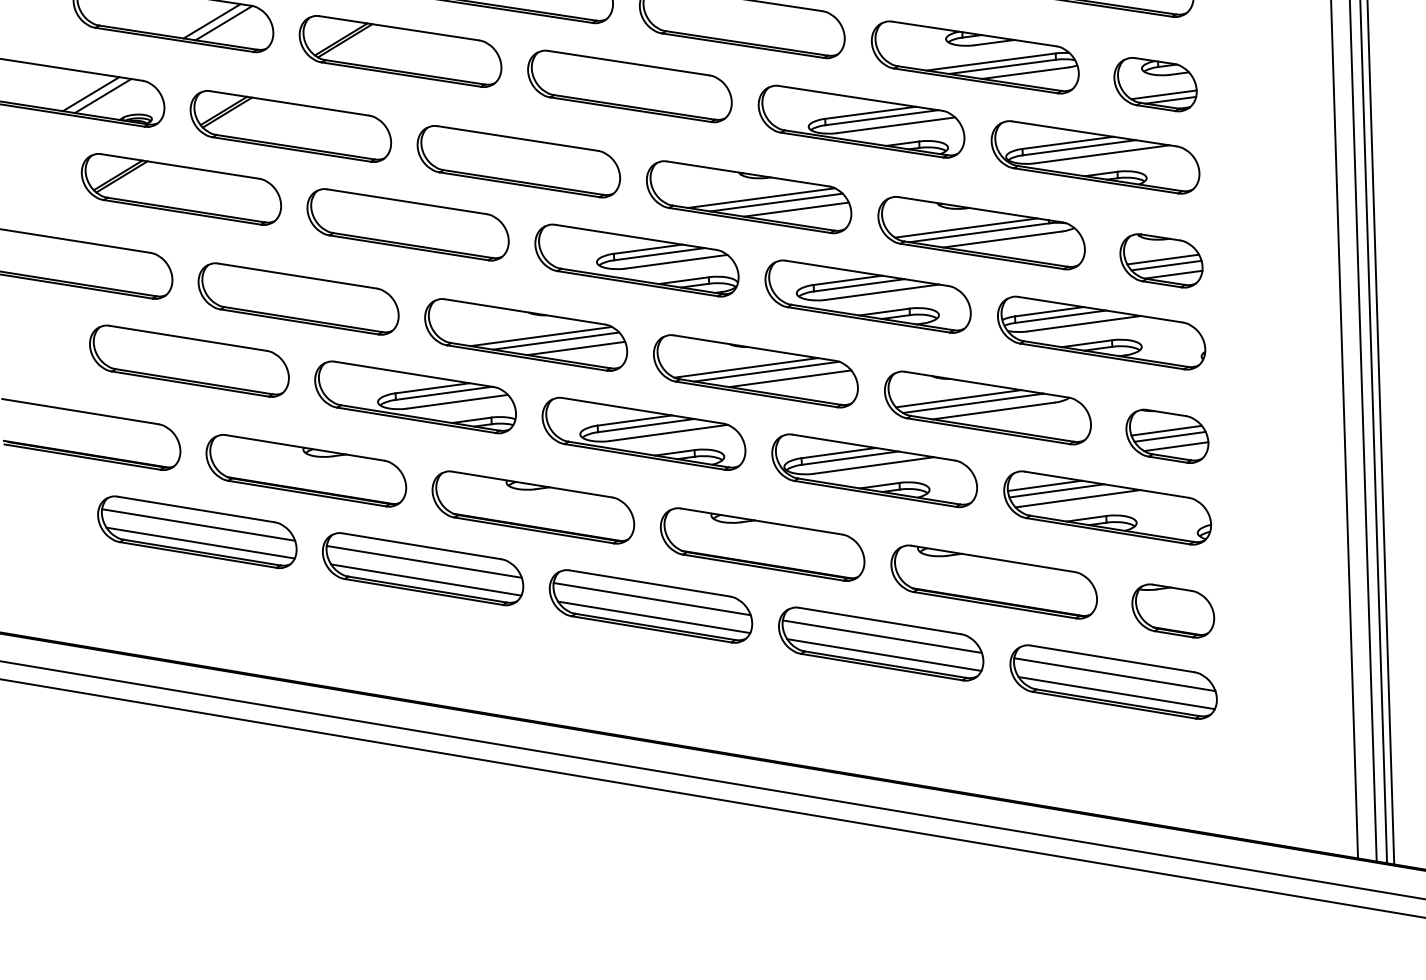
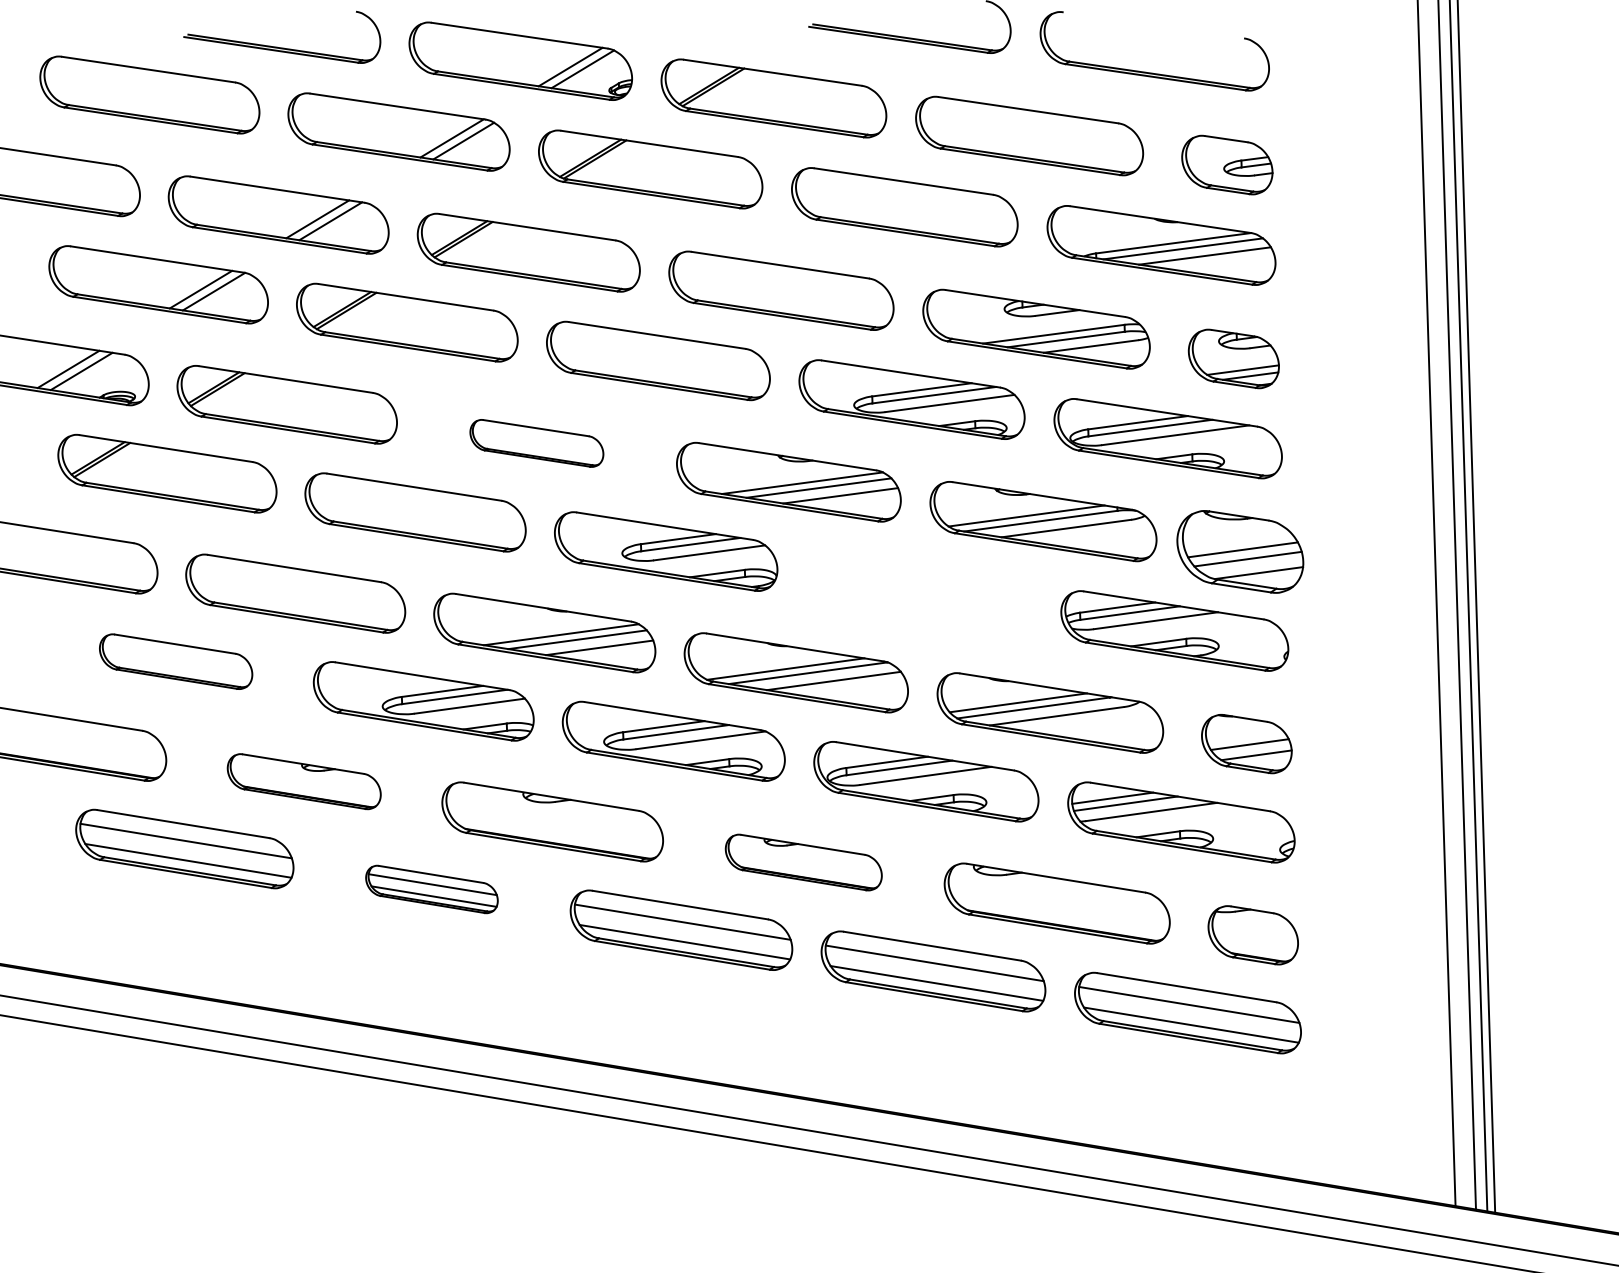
part: (518, 161) -> (536, 443), size x0.6
part: (1161, 260) -> (1240, 551), size x1.4
part: (868, 296) -> (919, 590), removed
part: (188, 360) -> (175, 661), size x0.7
line: (1166, 430) -> (1245, 737), removed
part: (306, 470) -> (304, 781), size x0.7
part: (762, 544) -> (803, 862), size x0.7
part: (422, 569) -> (431, 889), size x0.6

